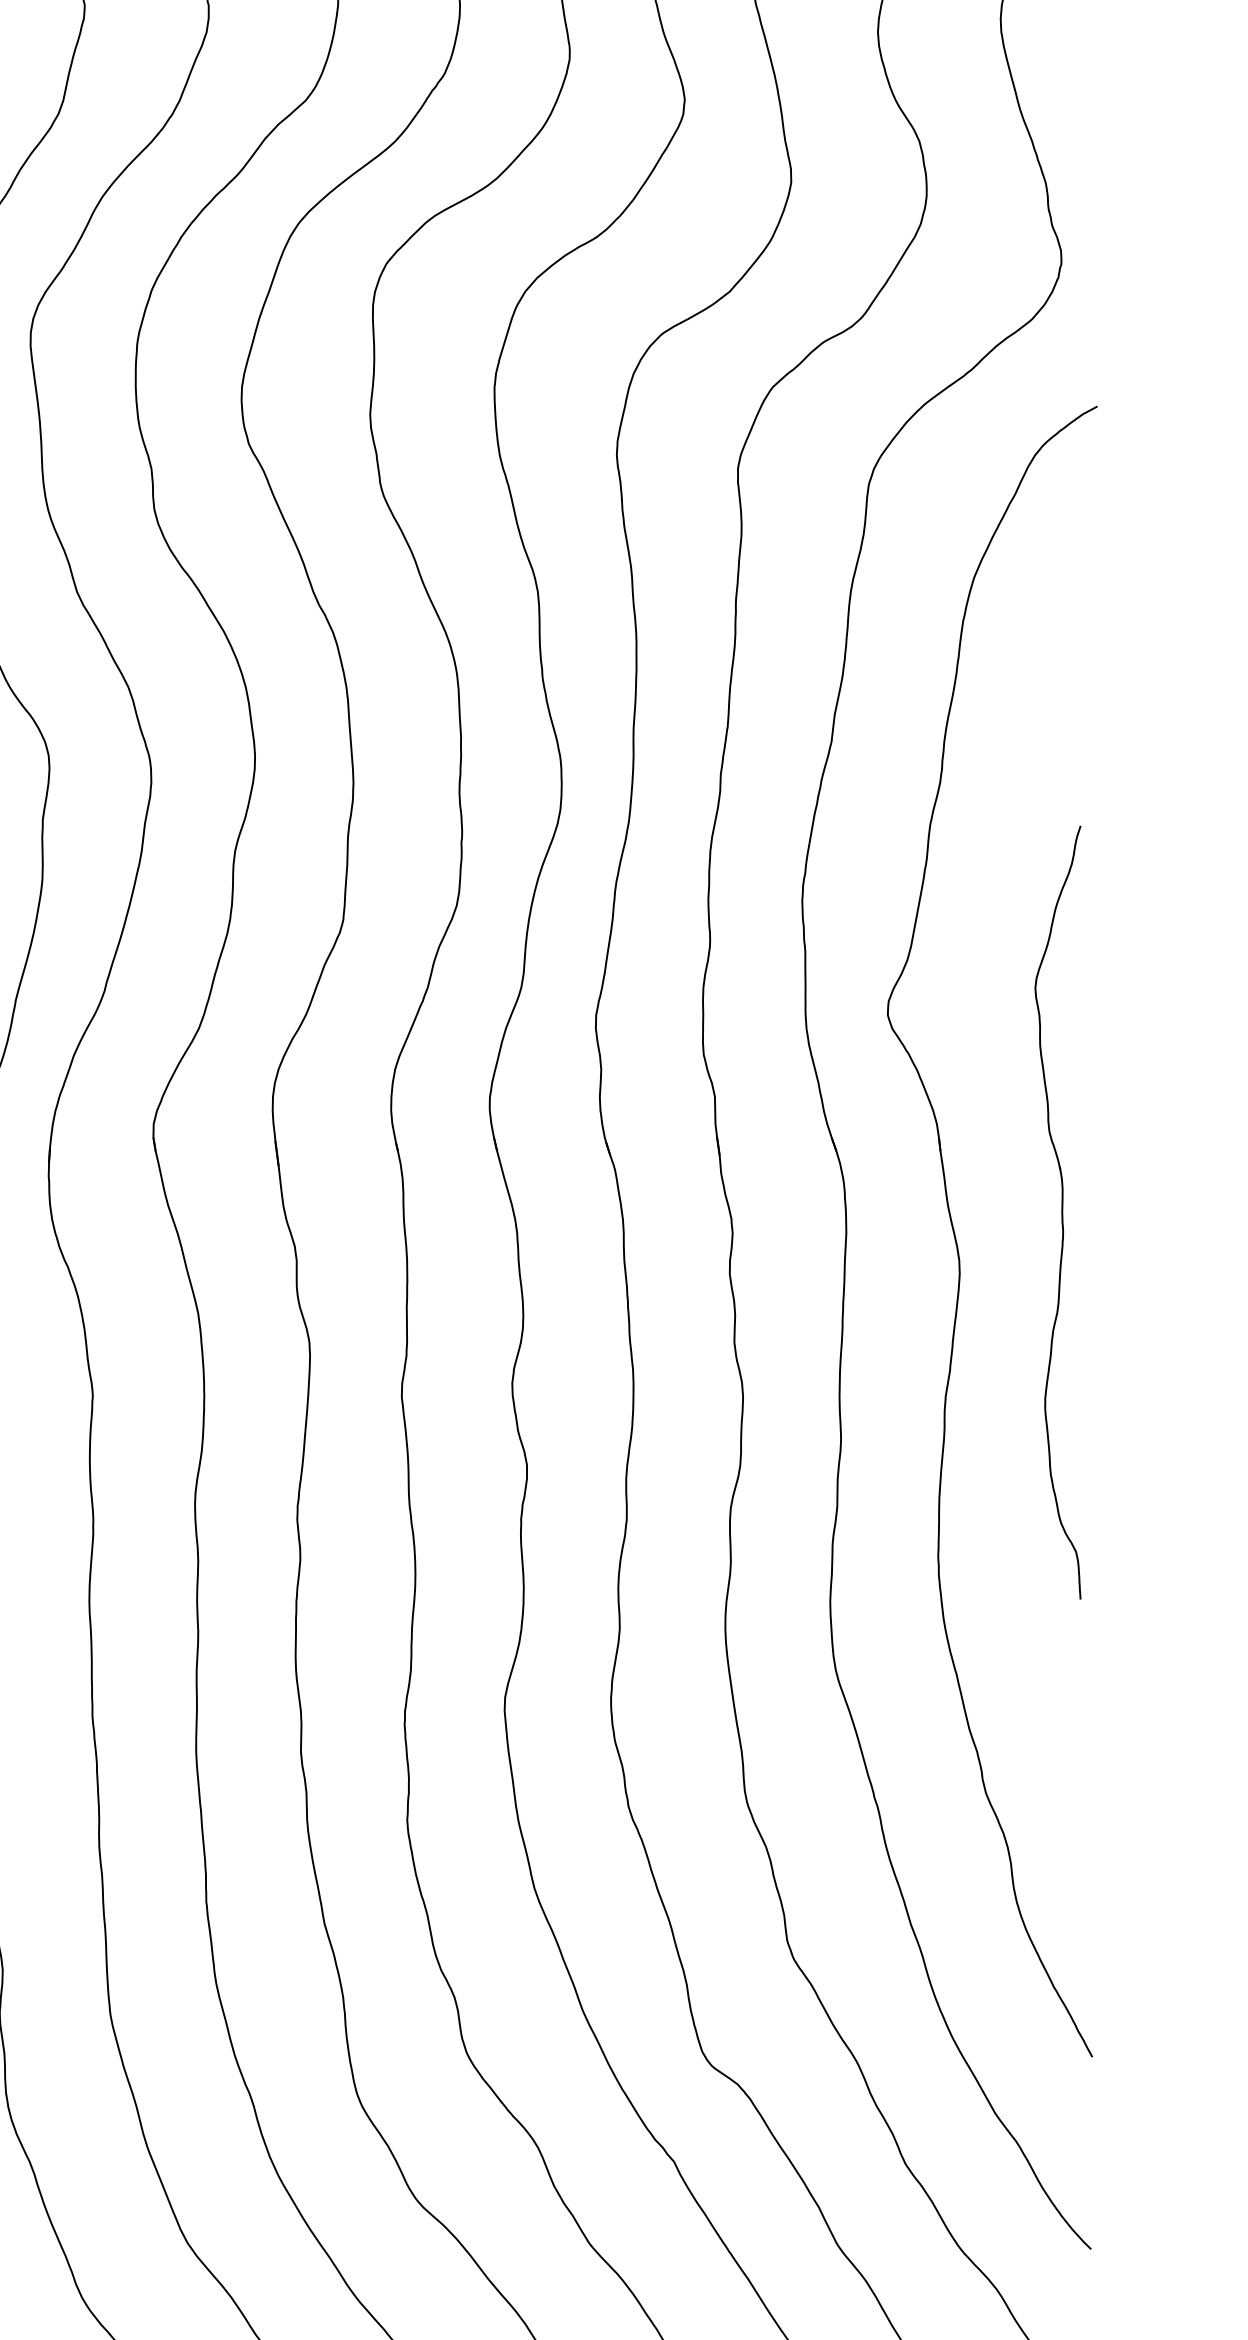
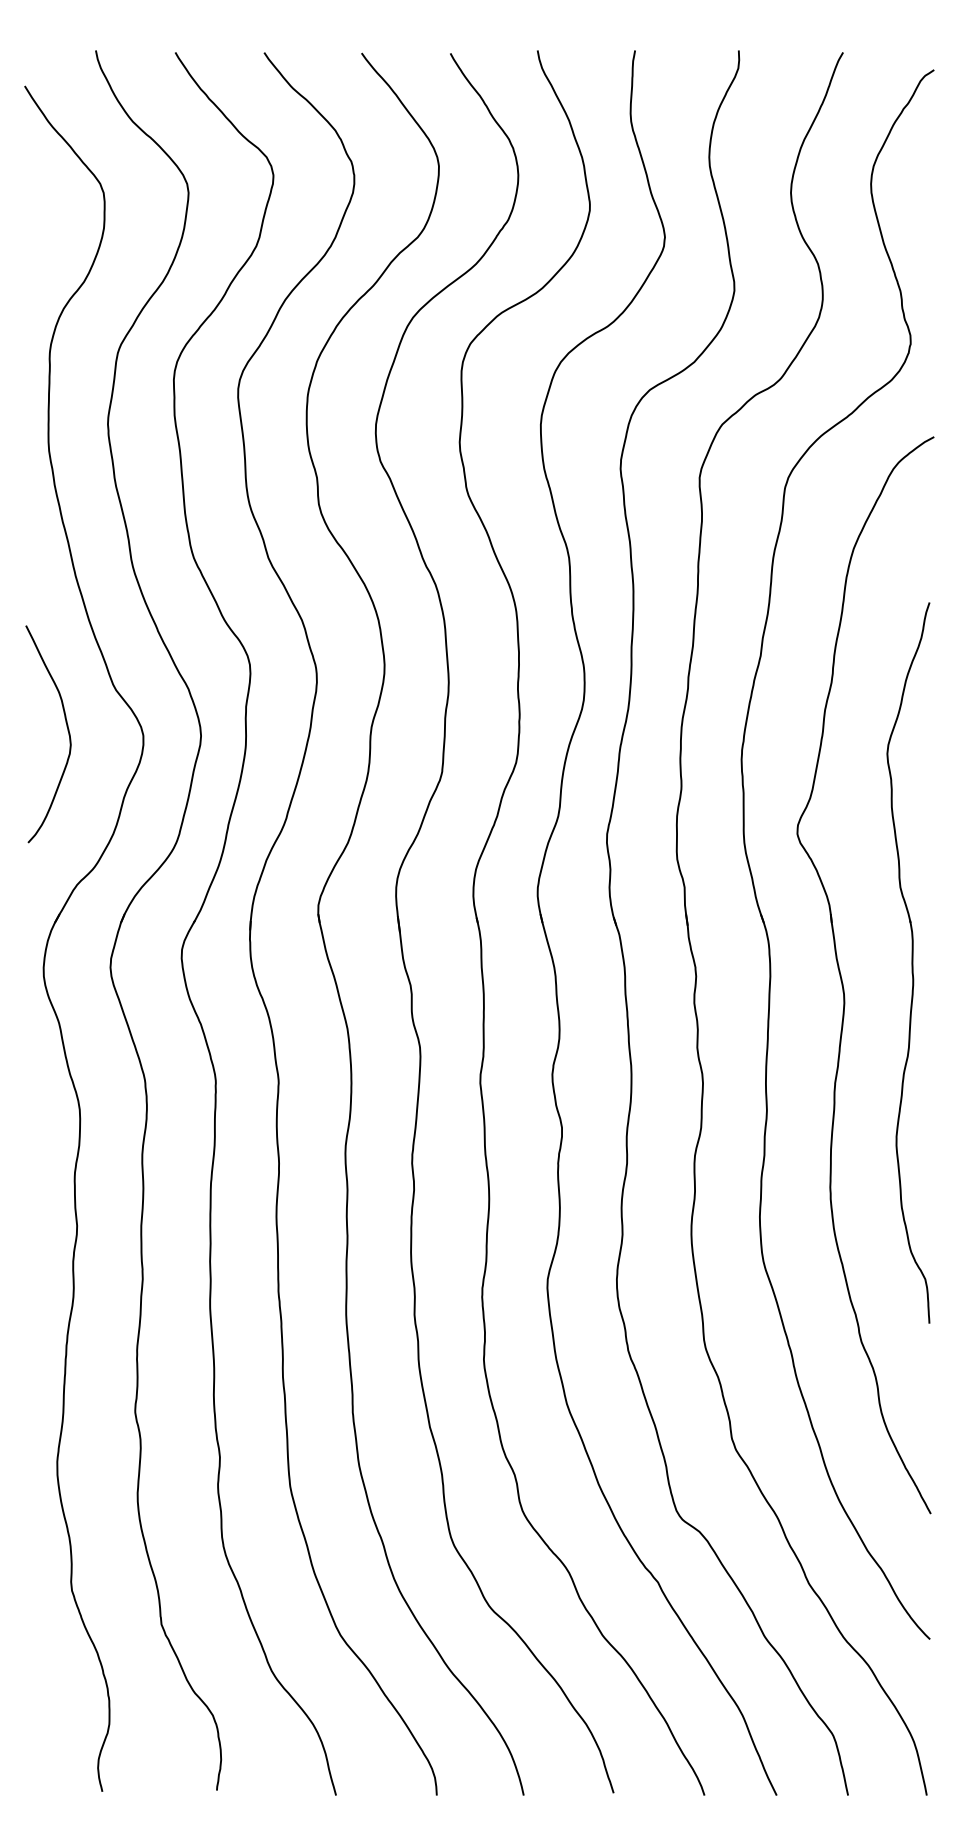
part: (1058, 1211) -> (908, 962), size x1.43

